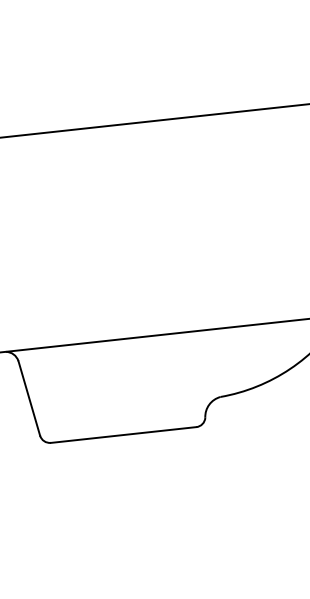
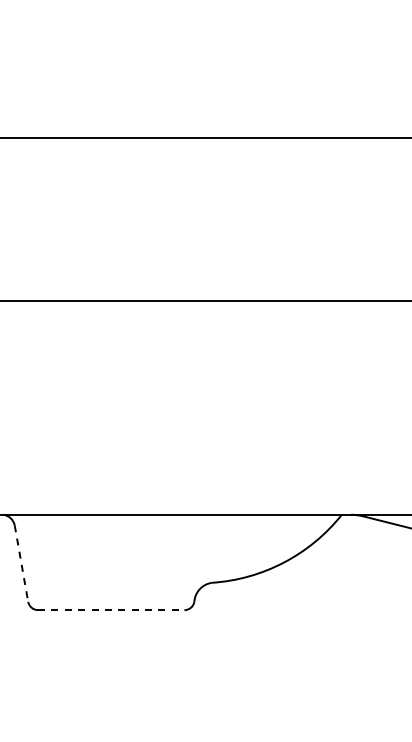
line: (29, 398) -> (21, 563), solid -> dashed
line: (123, 435) -> (111, 610), solid -> dashed

